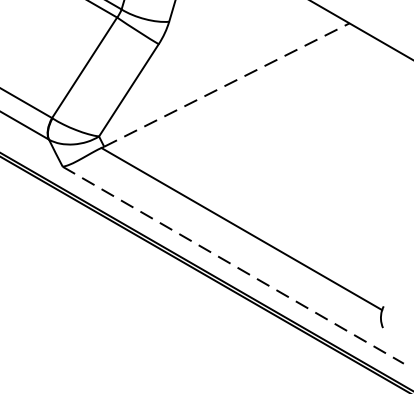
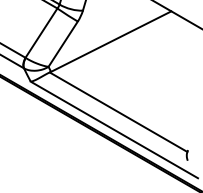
line: (227, 84) -> (111, 41), dashed -> solid
line: (233, 264) -> (114, 129), dashed -> solid

